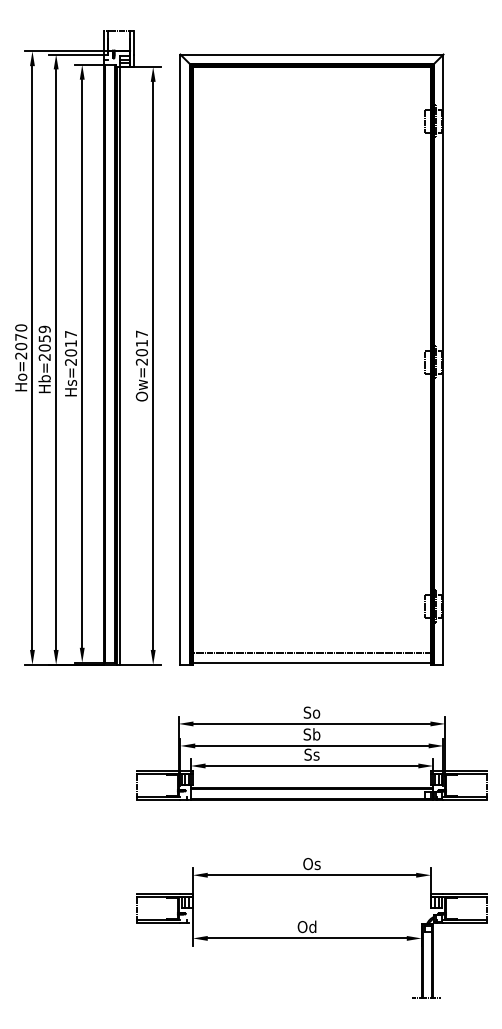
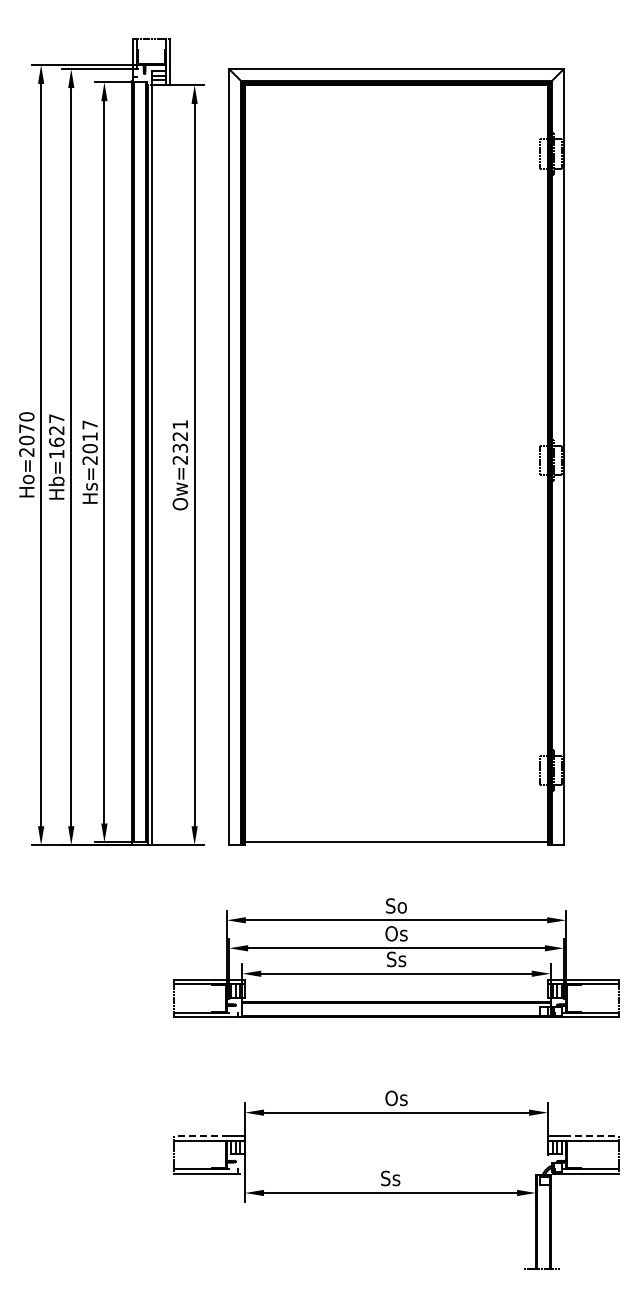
text: (44, 343) -> (56, 436), Hb=2059 -> Hb=1627
text: (142, 343) -> (180, 436), Ow=2017 -> Ow=2321
line: (311, 653) -> (396, 830), removed
text: (311, 734) -> (396, 933), Sb -> Os
line: (158, 893) -> (201, 1135), solid -> dashed
line: (465, 893) -> (591, 1135), solid -> dashed
text: (307, 927) -> (390, 1178), Od -> Ss

